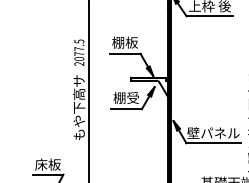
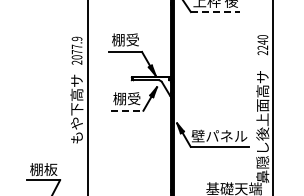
line: (209, 16) -> (215, 12), solid -> dashed
text: (78, 41) -> (76, 38), 2077.5 -> 2077.9
text: (131, 42) -> (132, 39), 棚板 -> 棚受
line: (126, 109) -> (127, 110), solid -> dashed
text: (41, 164) -> (36, 169), 床板 -> 棚板

